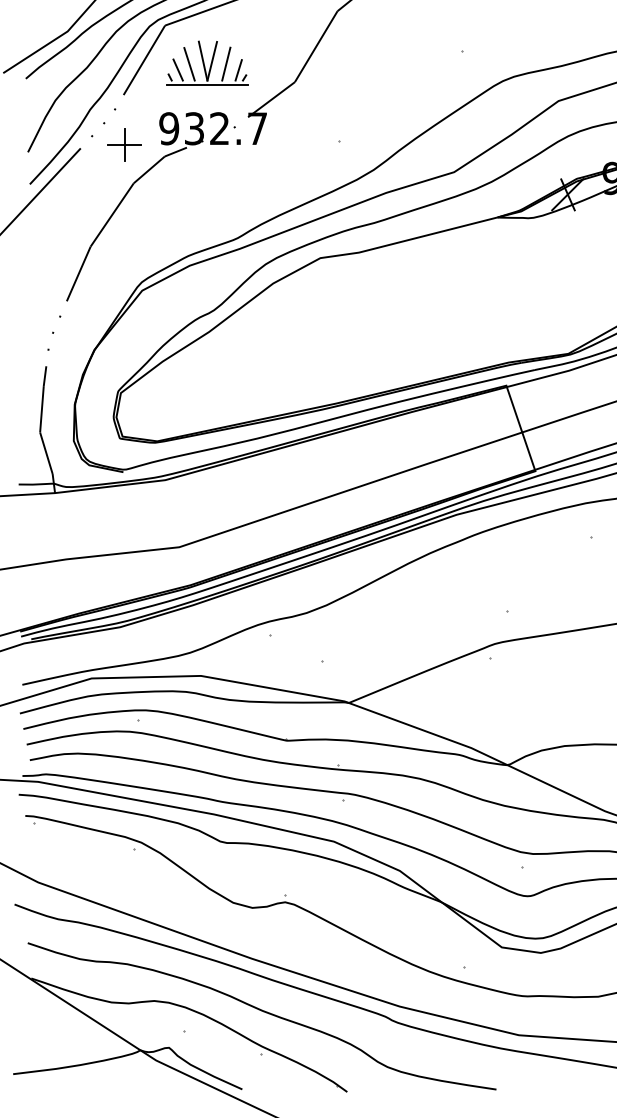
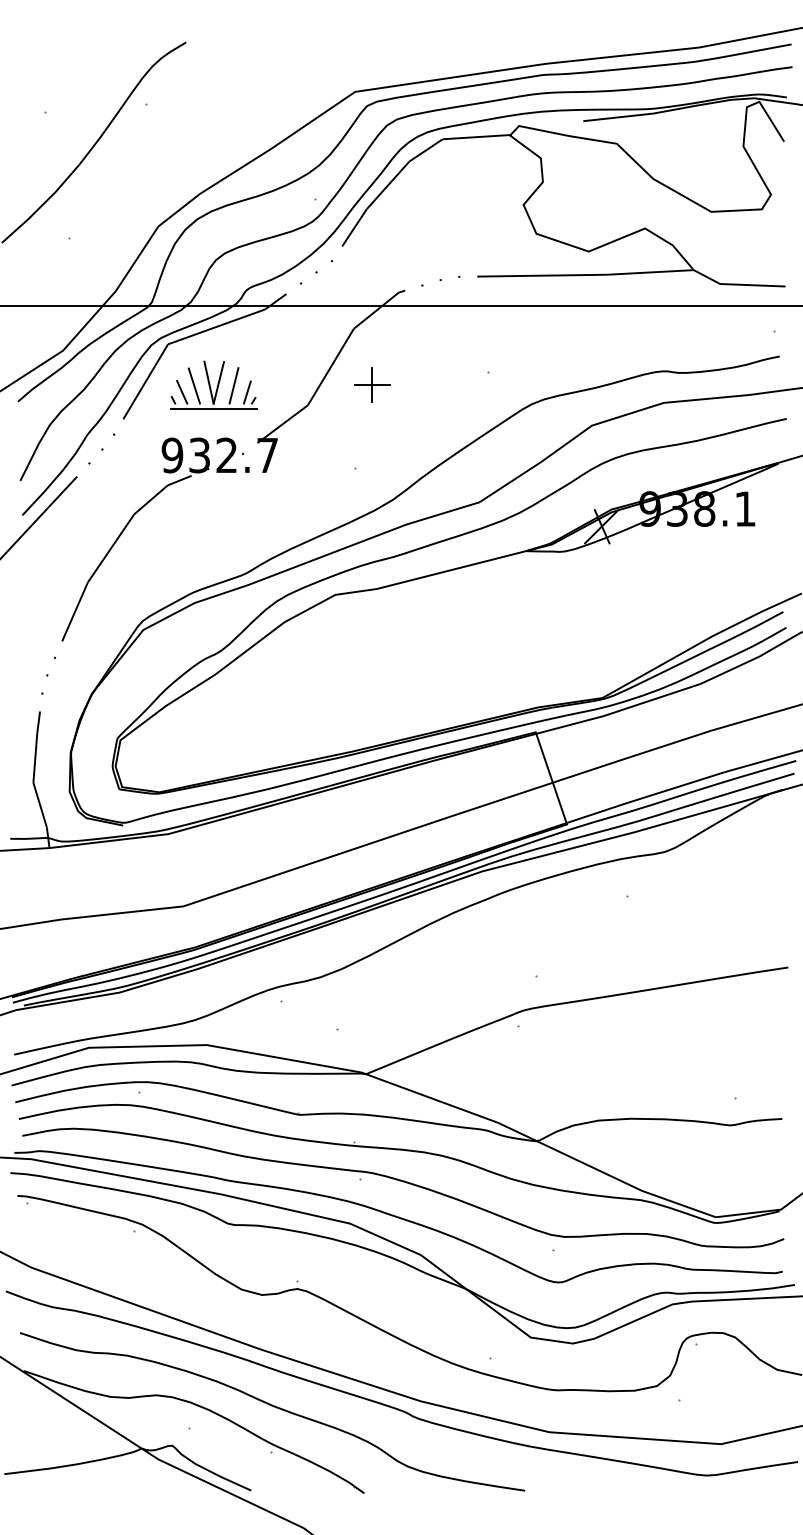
part: (124, 144) -> (372, 384), moved

